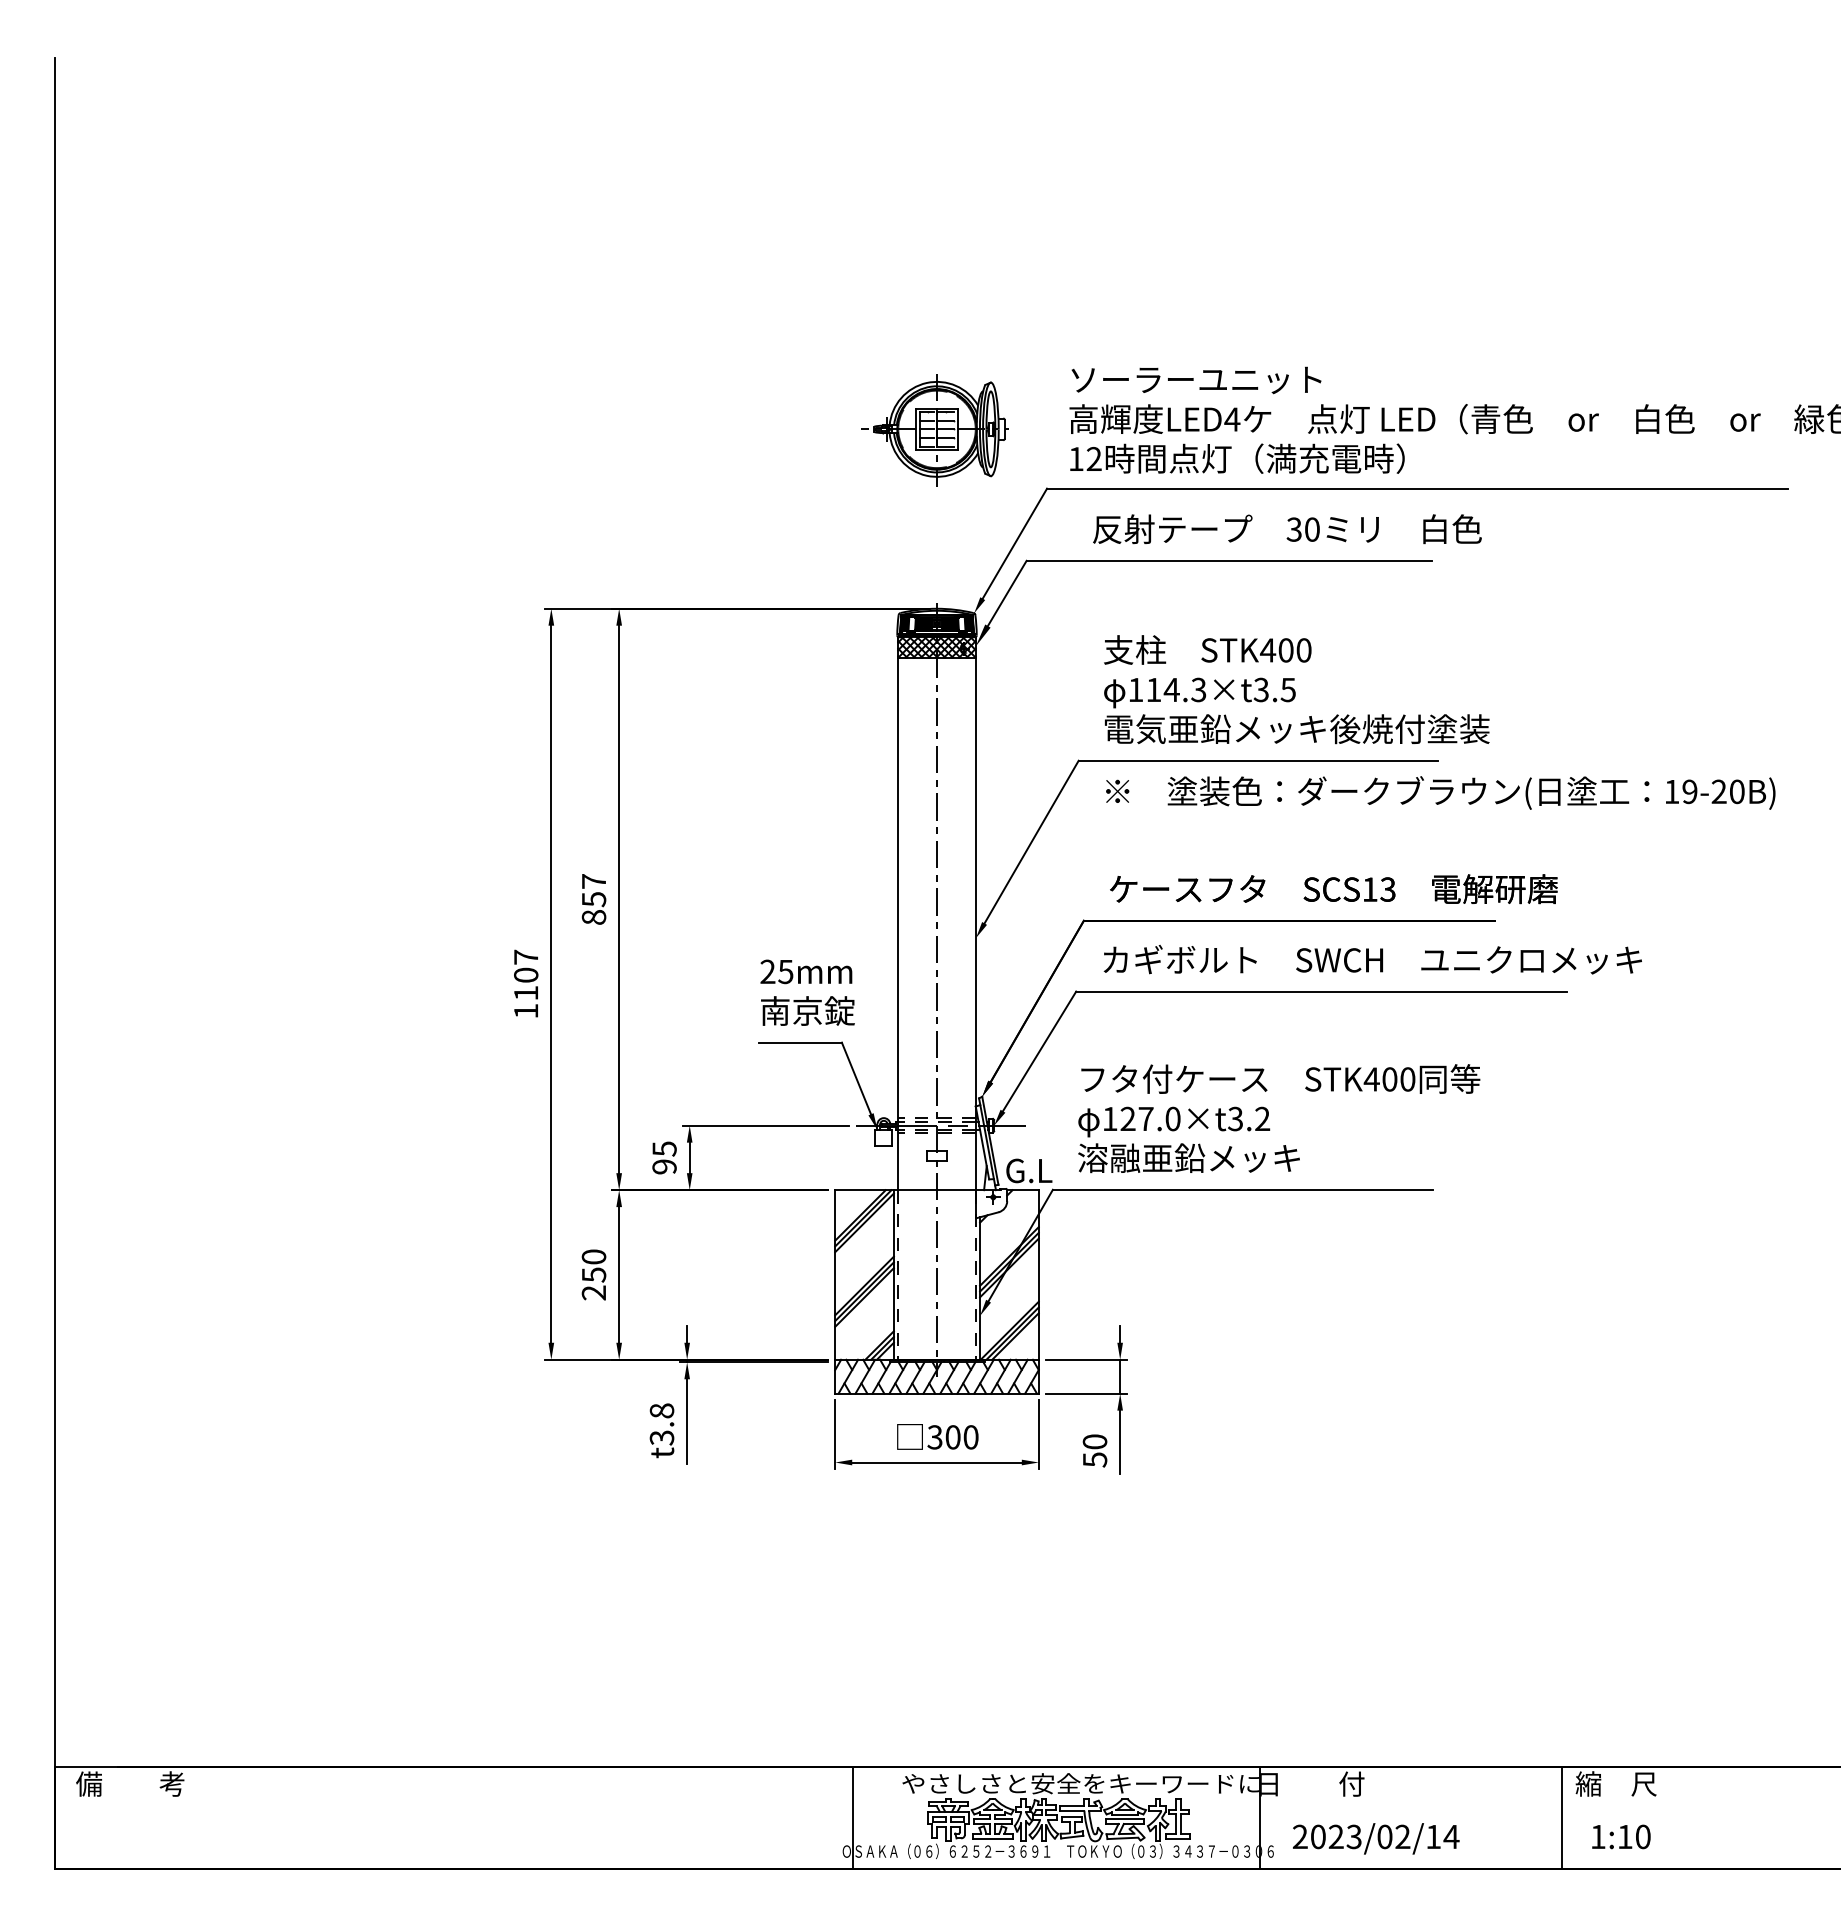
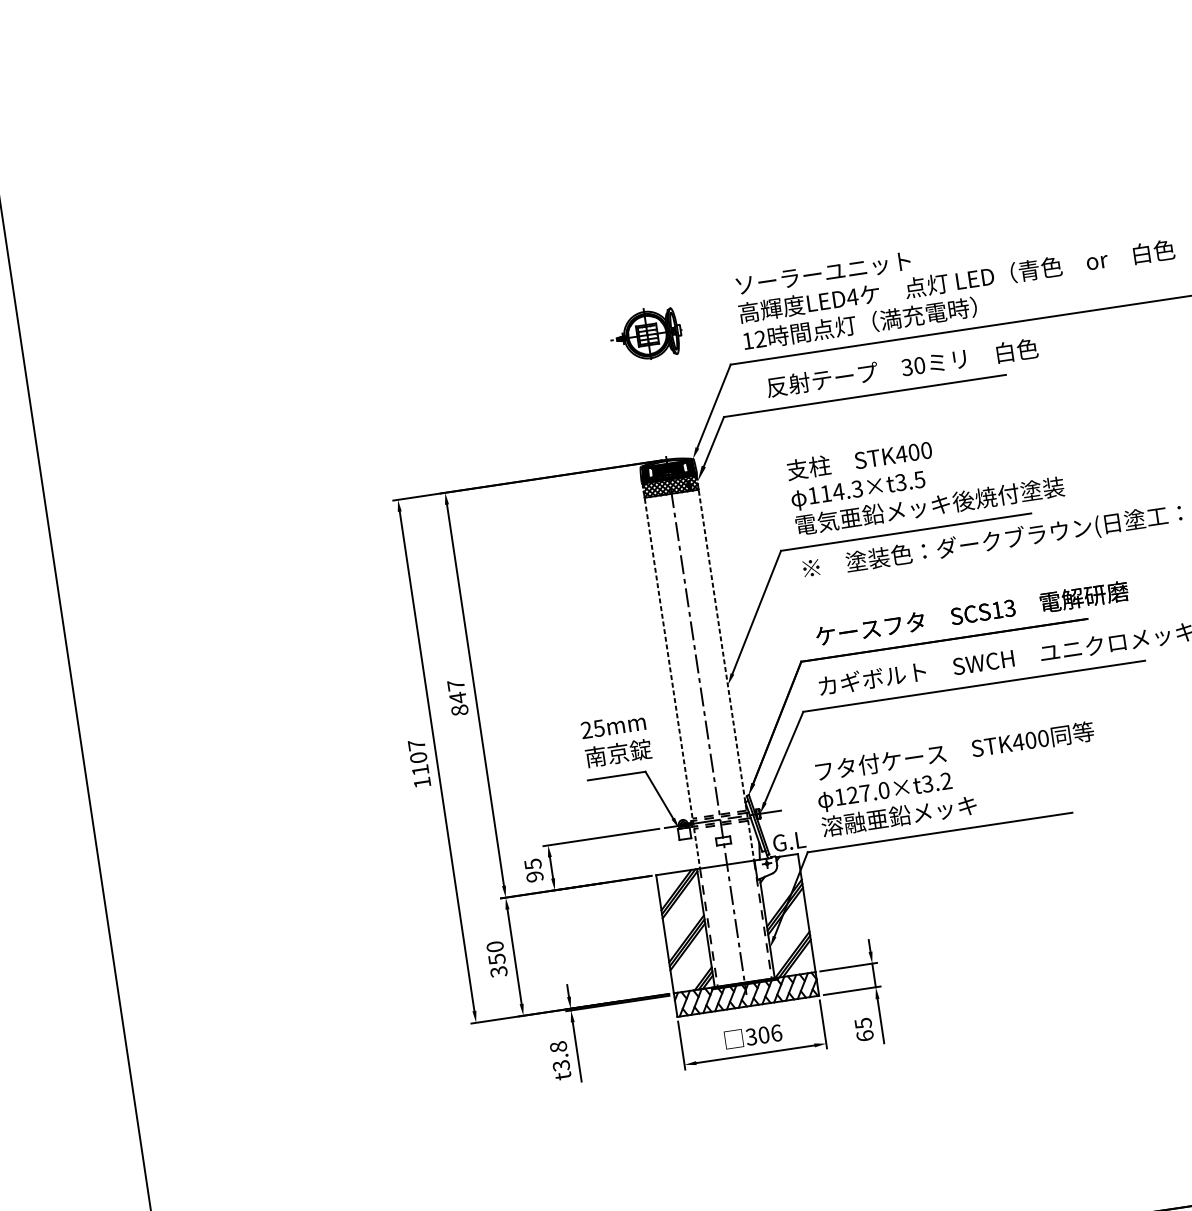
part: (934, 430) -> (646, 335), size x0.7
text: (594, 899) -> (458, 697), 857 -> 847
line: (898, 914) -> (671, 676), solid -> dashed
line: (975, 914) -> (725, 668), solid -> dashed
text: (594, 1292) -> (499, 971), 250 -> 350
text: (970, 1437) -> (776, 1033), 300 -> 306
text: (1094, 1450) -> (863, 1029), 50 -> 65

